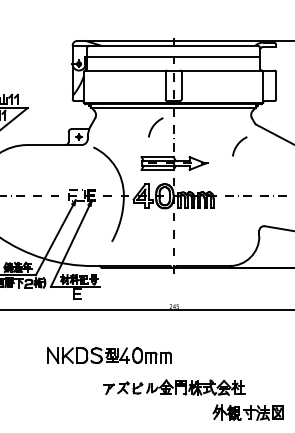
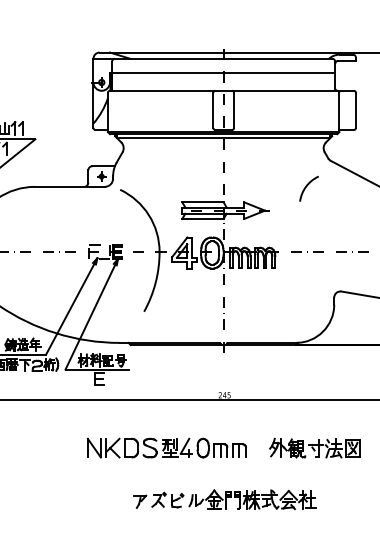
arc: (154, 126) -> (199, 162), removed
part: (109, 355) -> (166, 447), moved
part: (247, 412) -> (313, 447), moved

